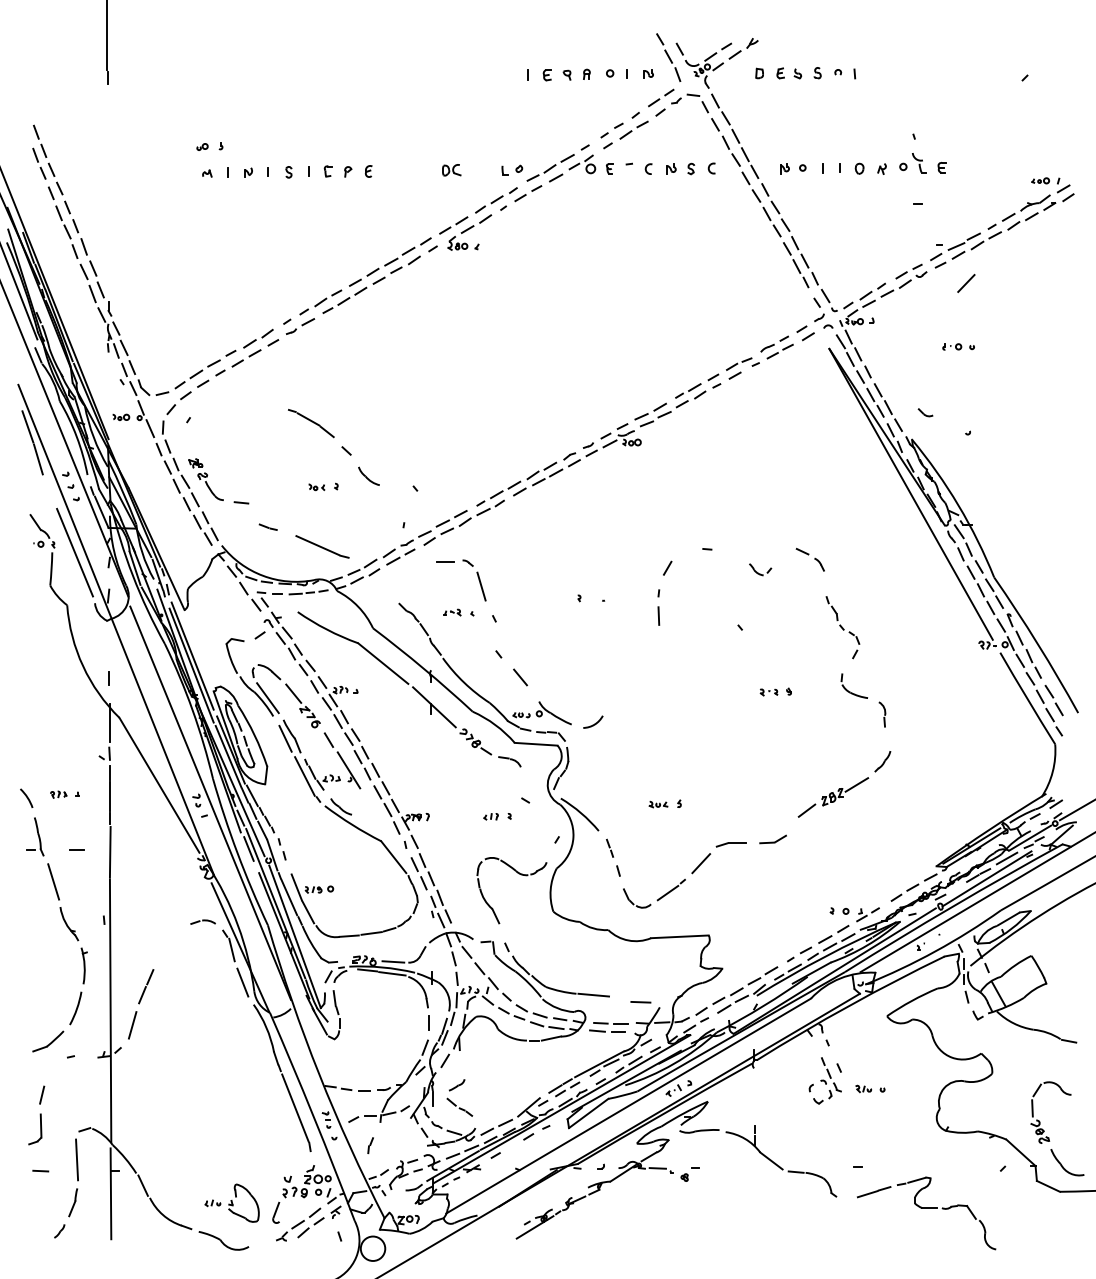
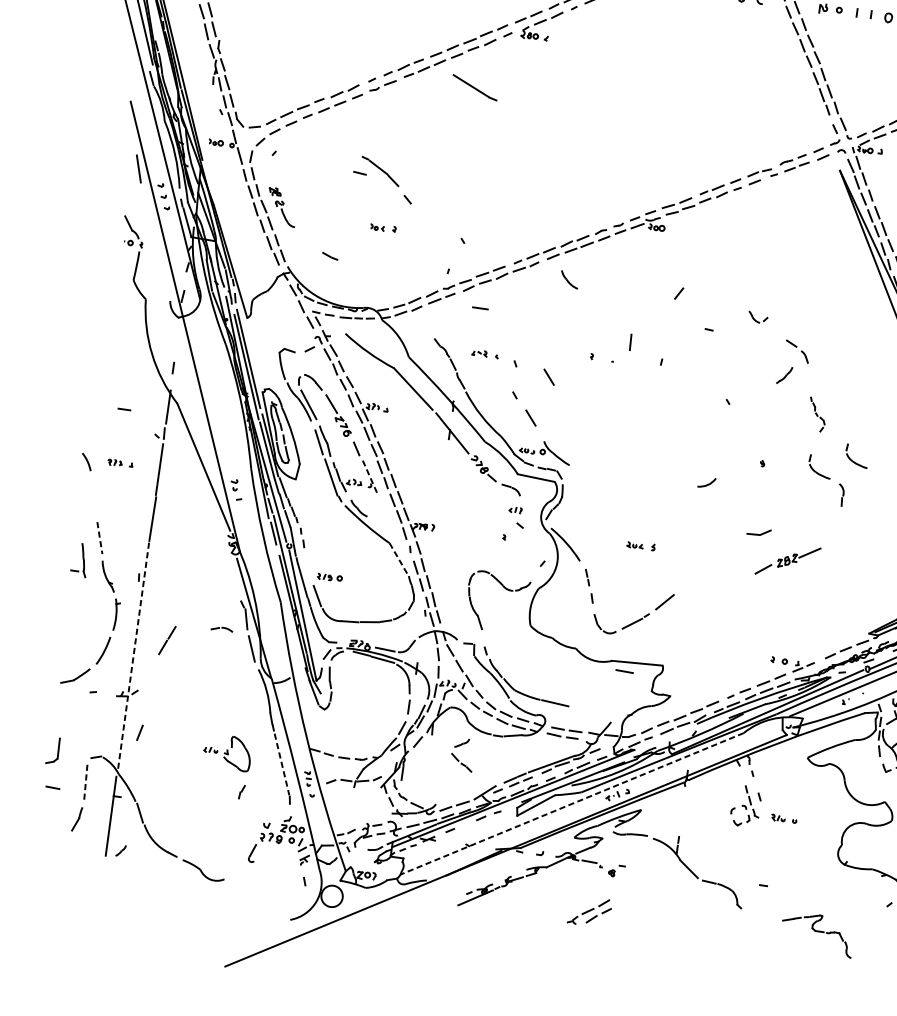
line: (27, 426) -> (133, 138), removed
part: (368, 475) -> (569, 279), moved
line: (241, 502) -> (360, 173), moved
part: (322, 546) -> (475, 87), moved
line: (74, 552) -> (158, 254), removed
line: (667, 567) -> (679, 292), moved
part: (760, 569) -> (758, 317), moved
part: (474, 580) -> (502, 328), removed
line: (658, 615) -> (630, 341), moved
part: (842, 627) -> (816, 414), size x0.6
line: (534, 628) -> (549, 377), added
part: (890, 673) -> (852, 460), added
part: (768, 692) -> (744, 461), removed
arc: (595, 722) -> (708, 483), moved
part: (882, 761) -> (784, 375), moved
line: (349, 770) -> (370, 477), solid -> dashed
line: (210, 802) -> (246, 488), removed
part: (490, 816) -> (515, 509), moved
part: (35, 836) -> (80, 559), moved
part: (772, 839) -> (758, 532), moved
part: (730, 844) -> (692, 589), removed
line: (76, 849) -> (124, 409), moved
line: (394, 857) -> (399, 558), solid -> dashed
line: (53, 882) -> (99, 538), solid -> dashed
line: (296, 887) -> (310, 572), removed
part: (202, 921) -> (221, 628), moved
line: (640, 1002) -> (624, 671), moved
line: (110, 1010) -> (133, 656), solid -> dashed
line: (132, 1025) -> (150, 672), removed
line: (42, 1094) -> (140, 732), moved
part: (453, 1102) -> (456, 757), moved
line: (628, 1106) -> (571, 804), solid -> dashed
line: (295, 1108) -> (282, 764), solid -> dashed
part: (370, 1145) -> (241, 791), moved
line: (77, 1160) -> (86, 783), solid -> dashed
part: (231, 1202) -> (227, 751), moved
part: (926, 1213) -> (817, 934), size x0.6
part: (300, 1224) -> (590, 911), moved
part: (59, 1231) -> (120, 851), moved

